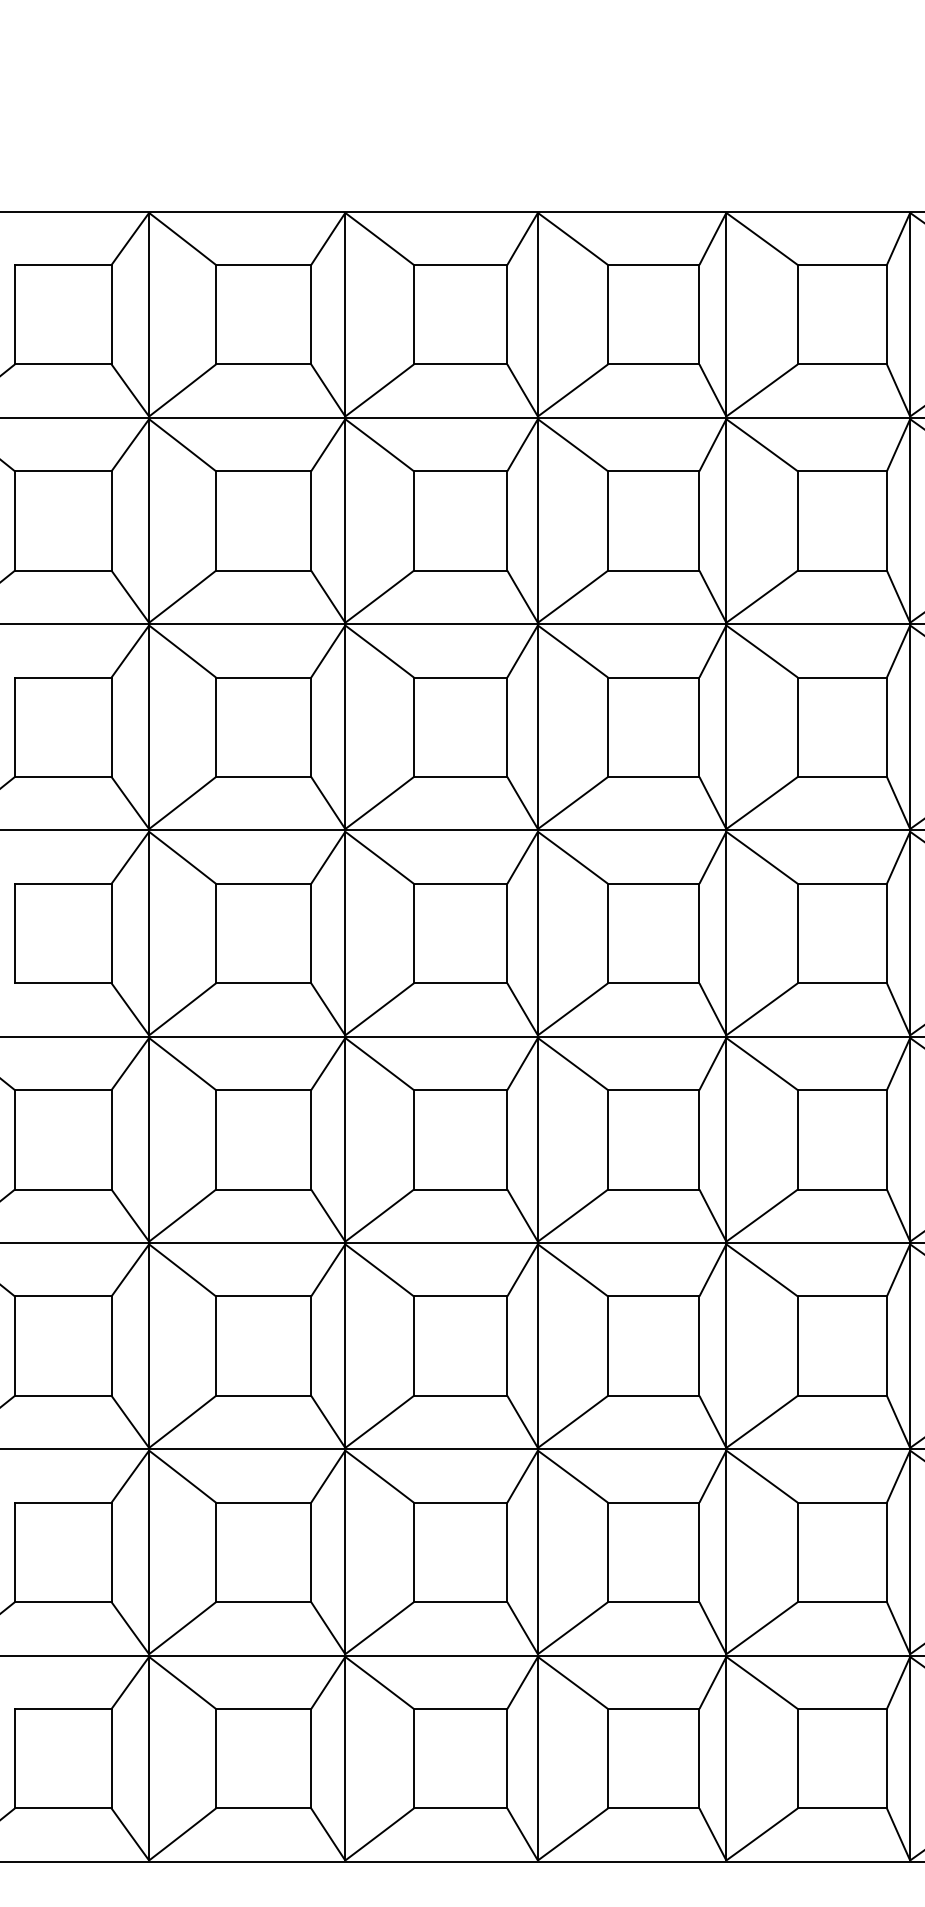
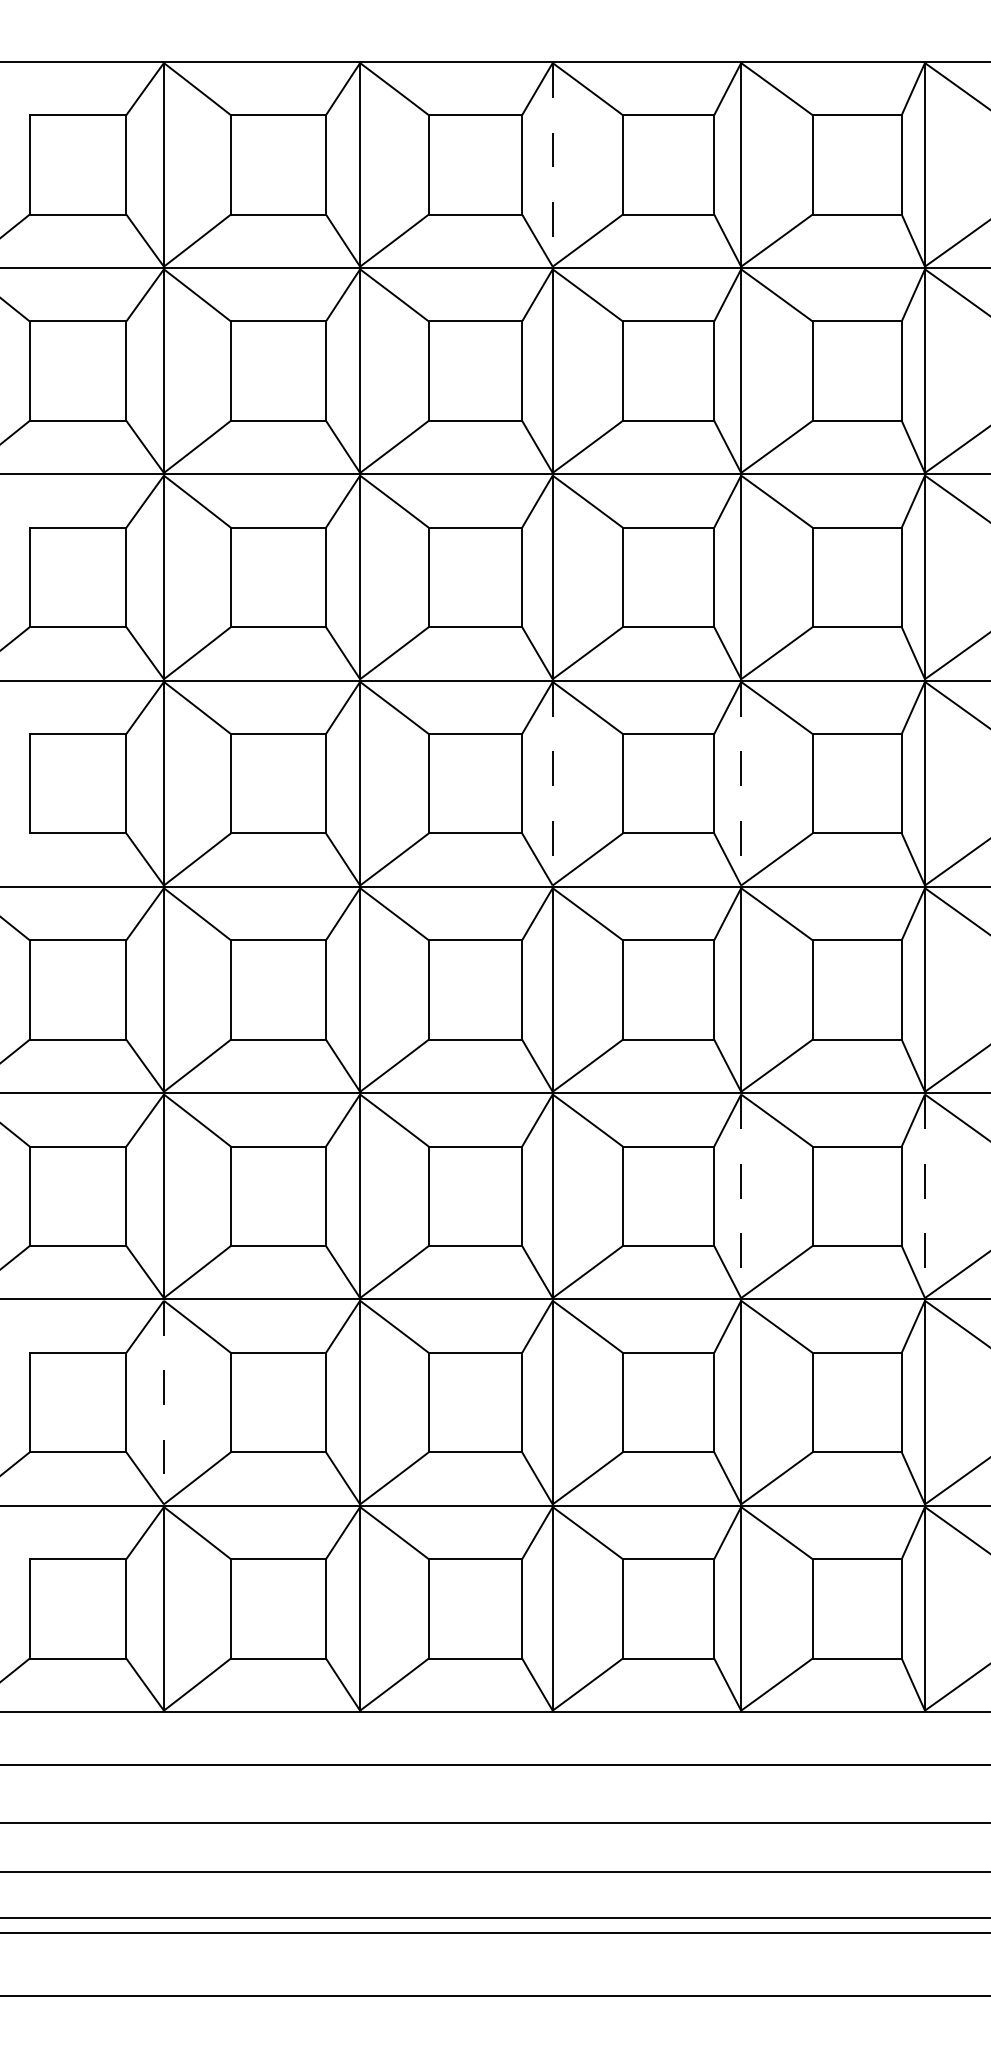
line: (537, 314) -> (552, 164), solid -> dashed
line: (537, 933) -> (552, 783), solid -> dashed
line: (726, 933) -> (741, 783), solid -> dashed
line: (726, 1346) -> (741, 1196), solid -> dashed
line: (909, 1346) -> (924, 1196), solid -> dashed
line: (148, 1552) -> (163, 1402), solid -> dashed

